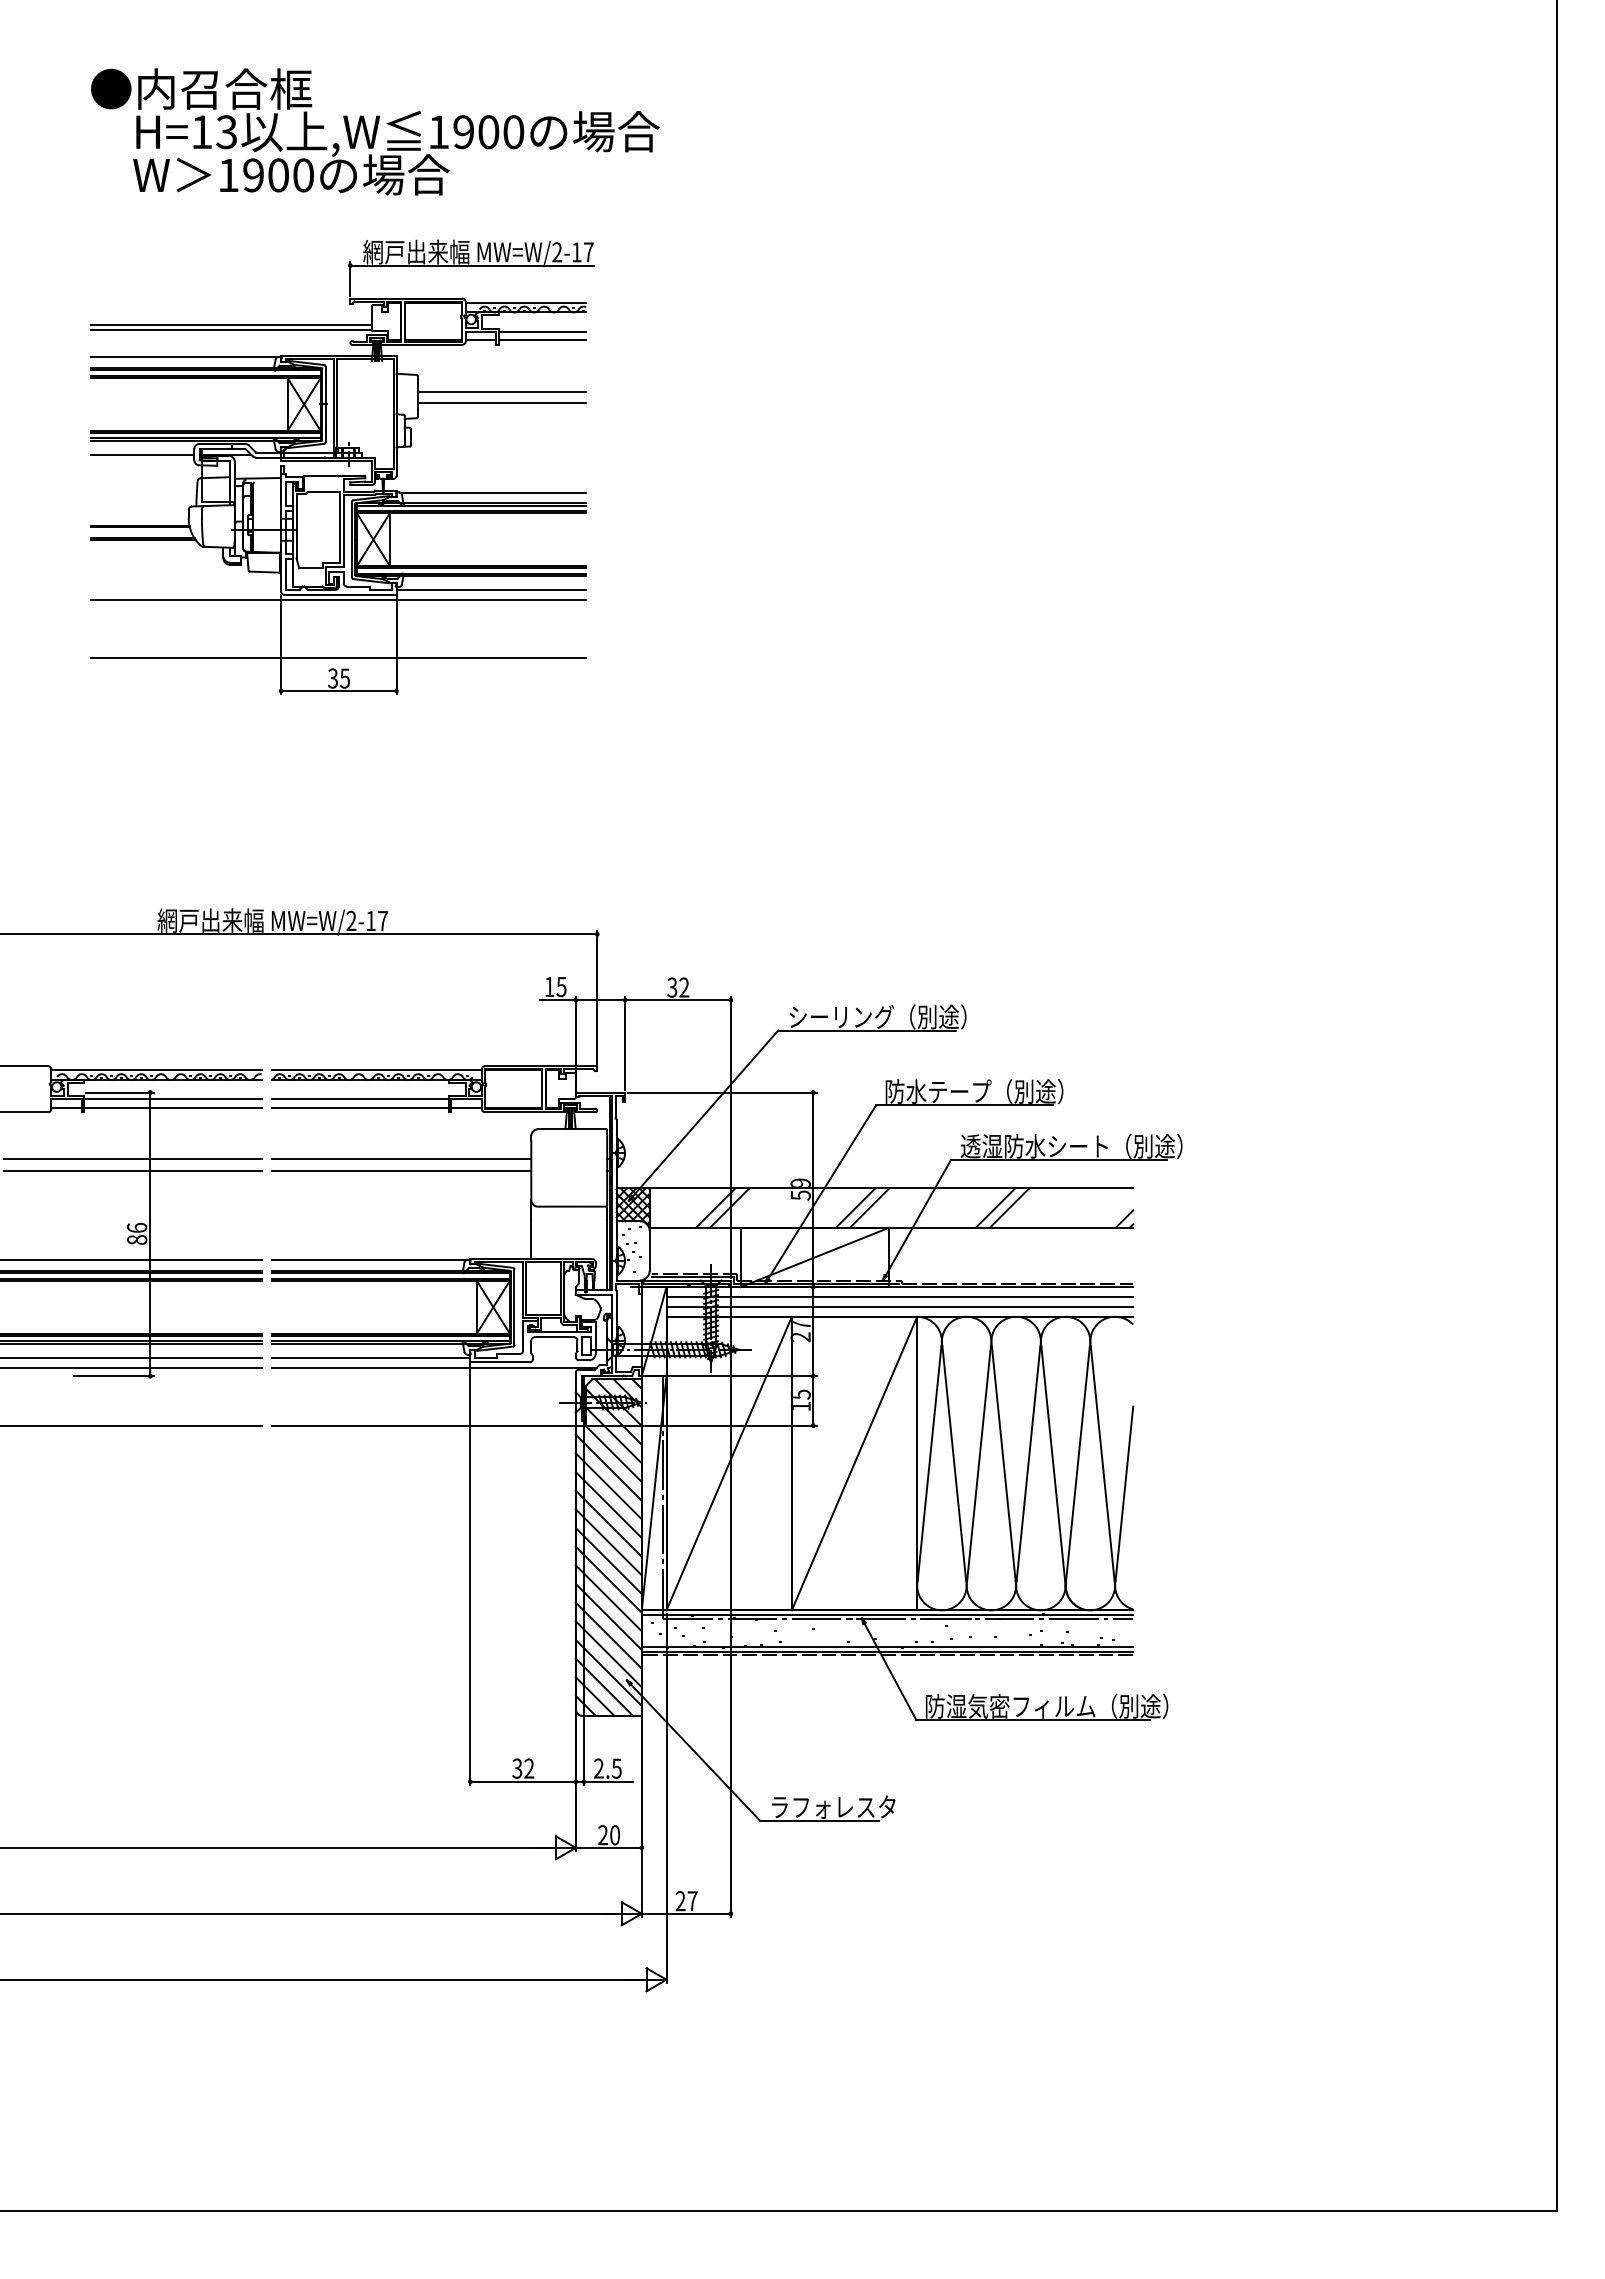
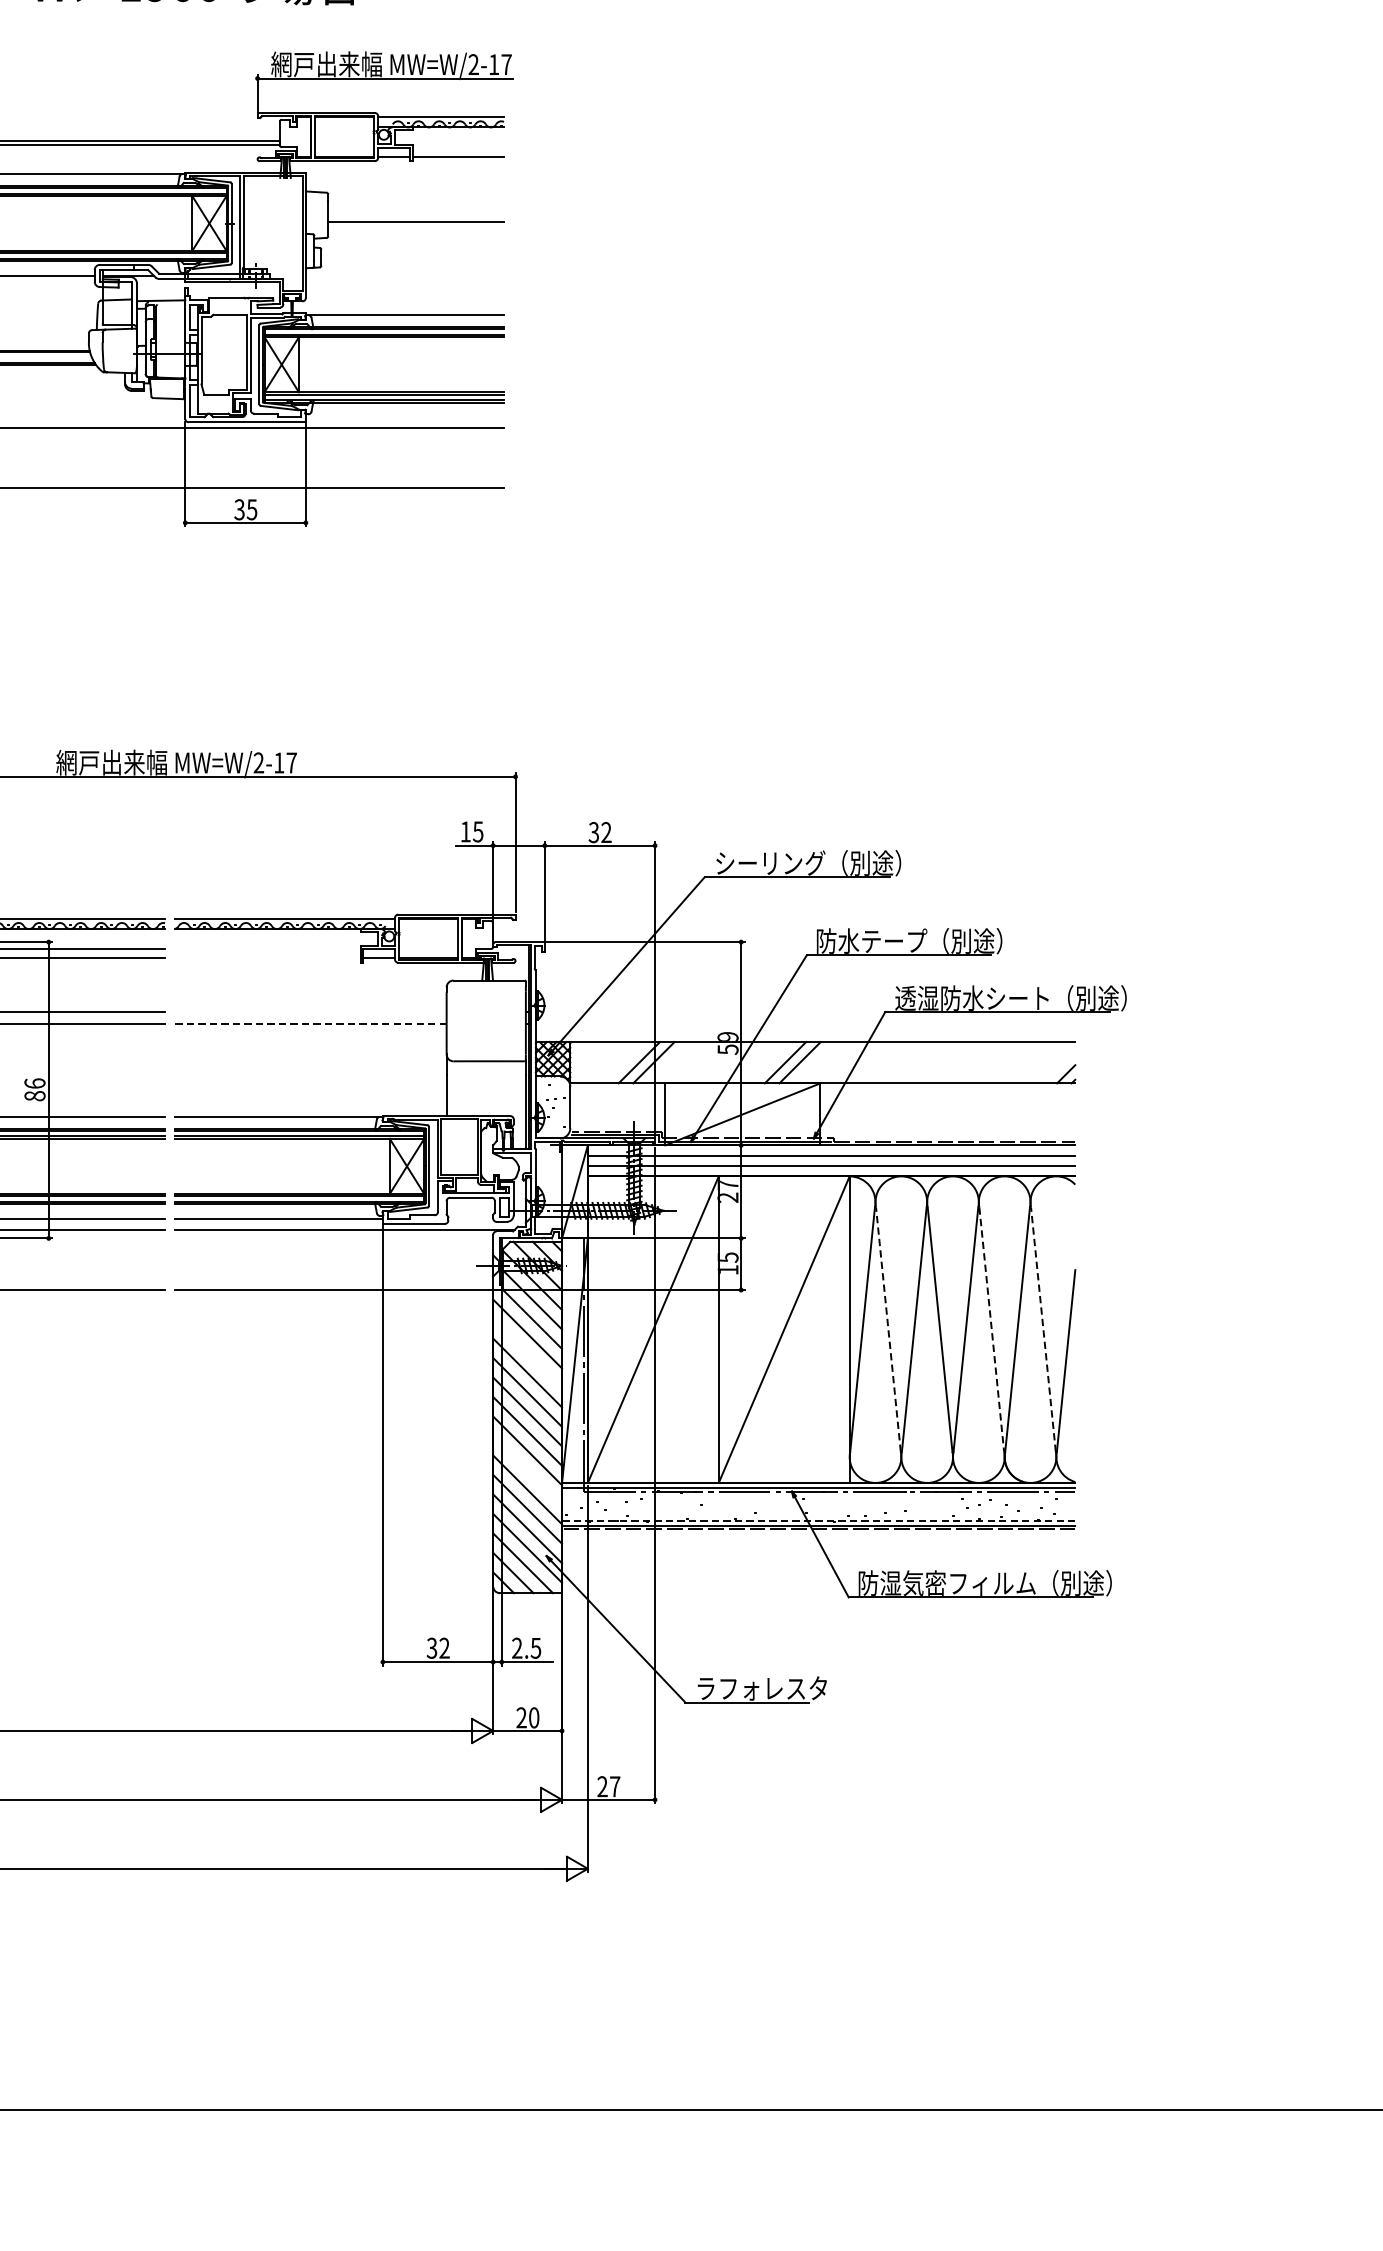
line: (542, 331) -> (458, 147), removed
line: (501, 391) -> (415, 209), removed
line: (491, 590) -> (405, 417), removed
line: (359, 1099) -> (267, 949), removed
line: (359, 1108) -> (267, 958), removed
line: (401, 1159) -> (311, 1012), removed
line: (401, 1170) -> (311, 1023), solid -> dashed
line: (995, 1207) -> (931, 1062), removed
line: (1009, 1207) -> (946, 1062), removed
line: (954, 1463) -> (888, 1329), solid -> dashed
line: (1053, 1463) -> (992, 1329), solid -> dashed
line: (1102, 1463) -> (1043, 1329), solid -> dashed
line: (608, 1486) -> (527, 1353), removed
line: (608, 1598) -> (527, 1470), removed
line: (887, 1646) -> (818, 1520), solid -> dashed

